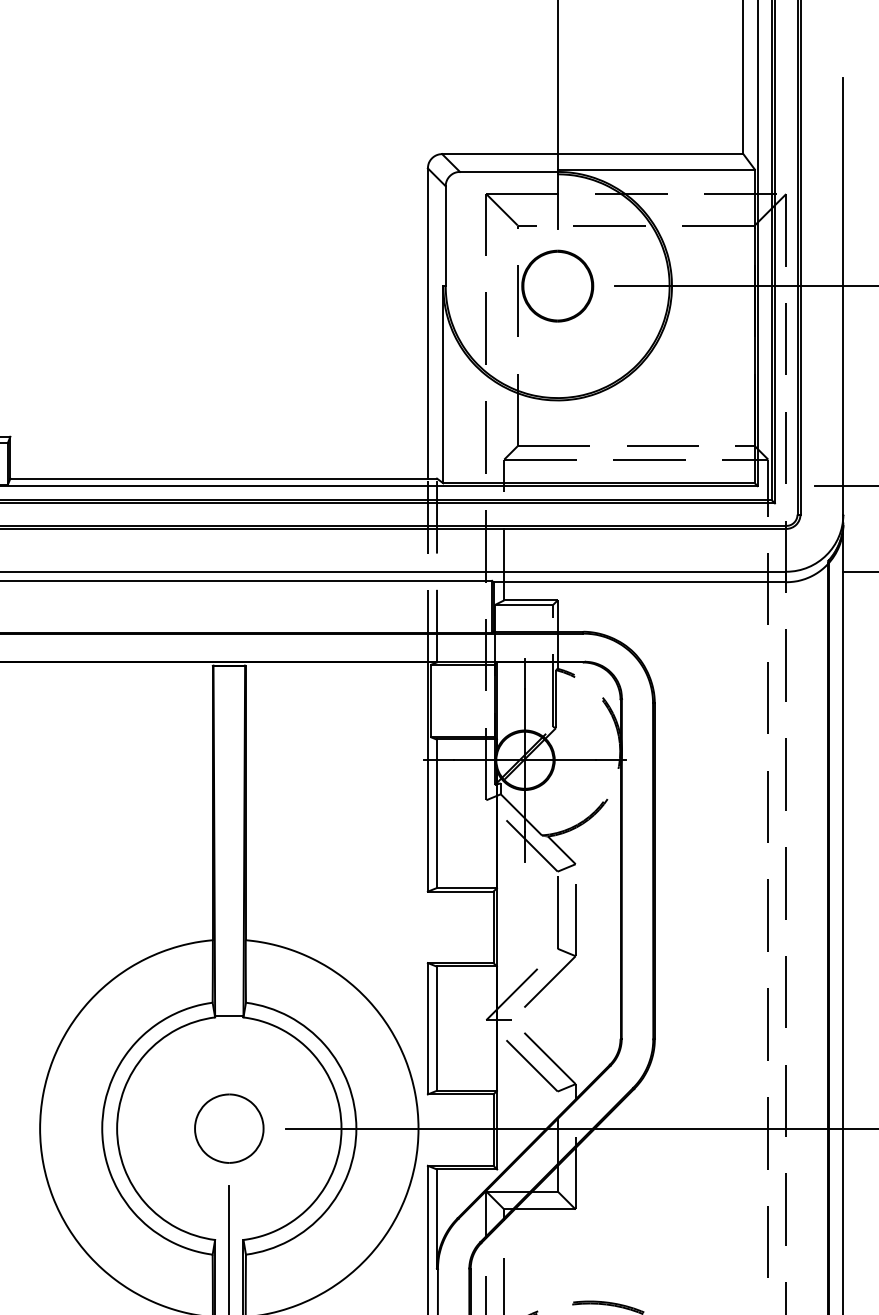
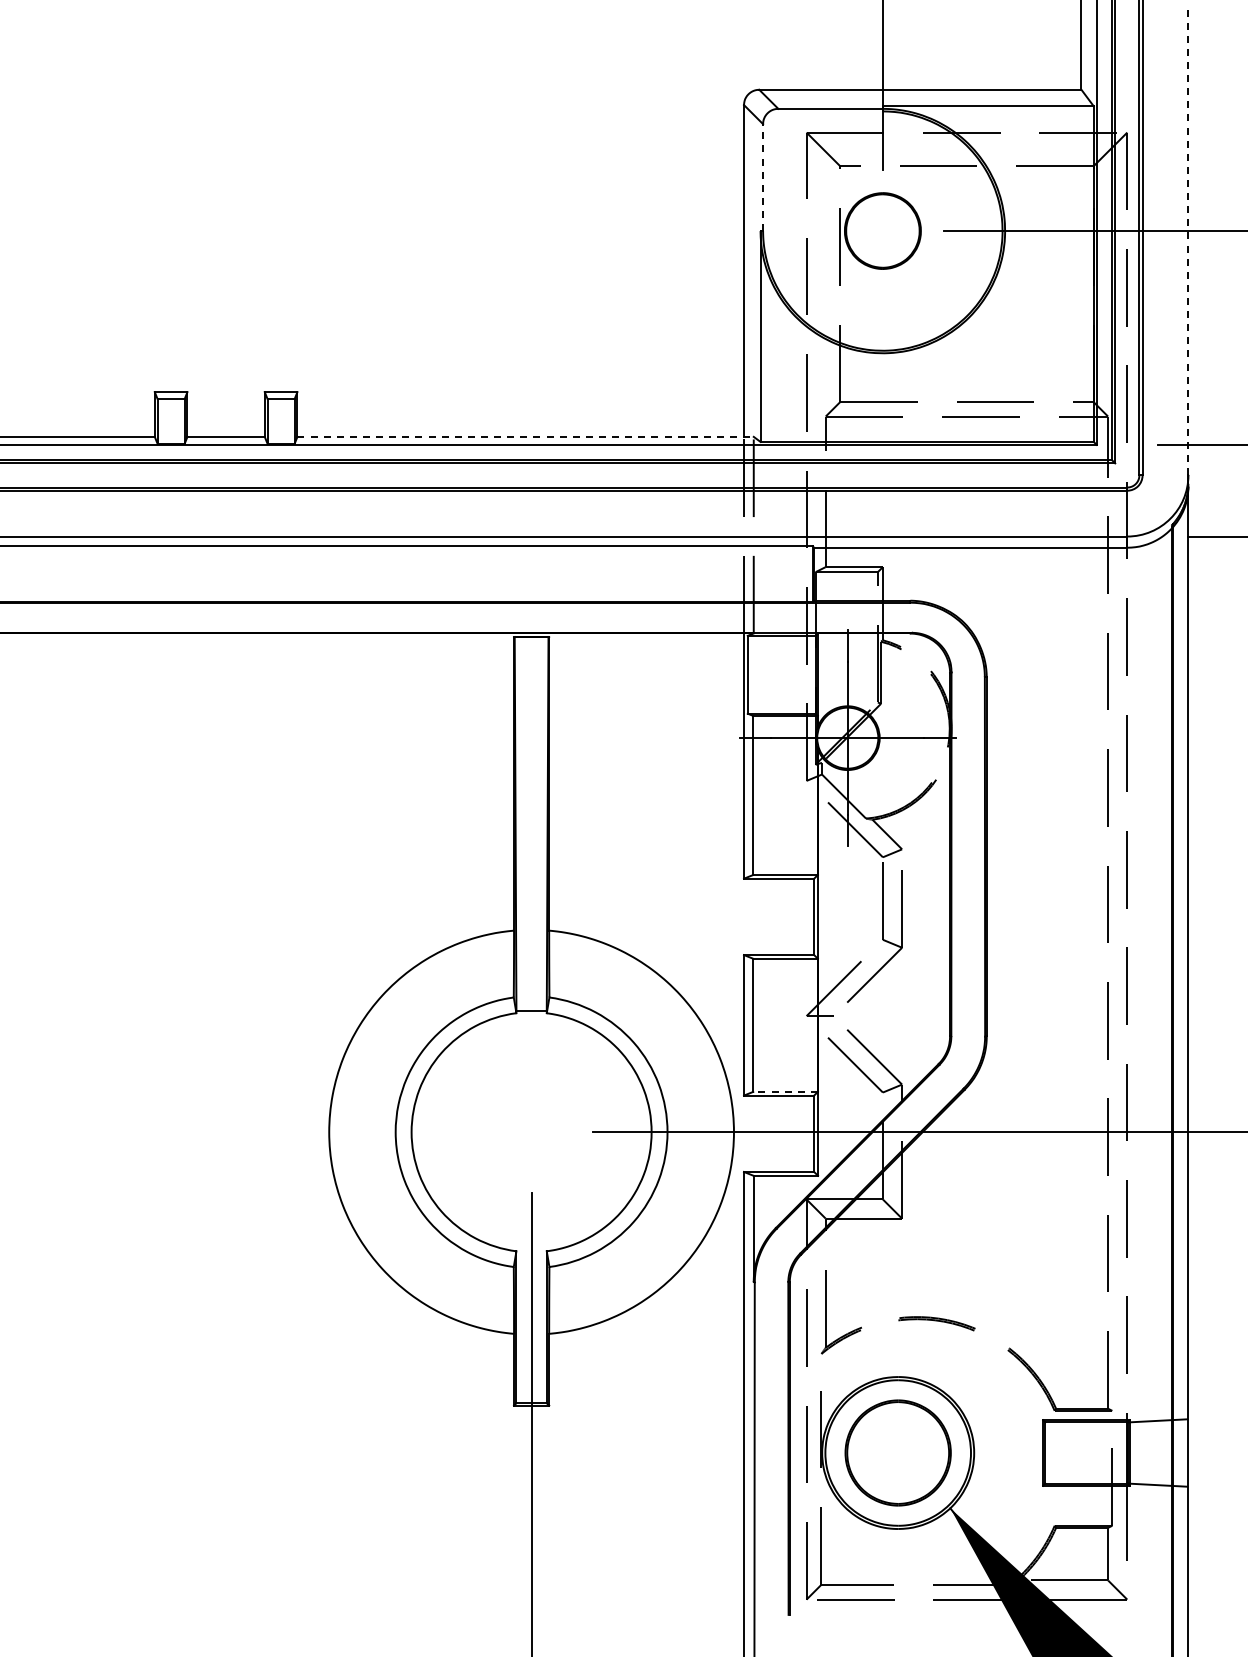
line: (446, 236) -> (763, 177), solid -> dashed
line: (843, 295) -> (1188, 241), solid -> dashed
line: (224, 478) -> (526, 436), solid -> dashed
line: (466, 1090) -> (785, 1091), solid -> dashed
part: (229, 1127) -> (531, 1131), removed

